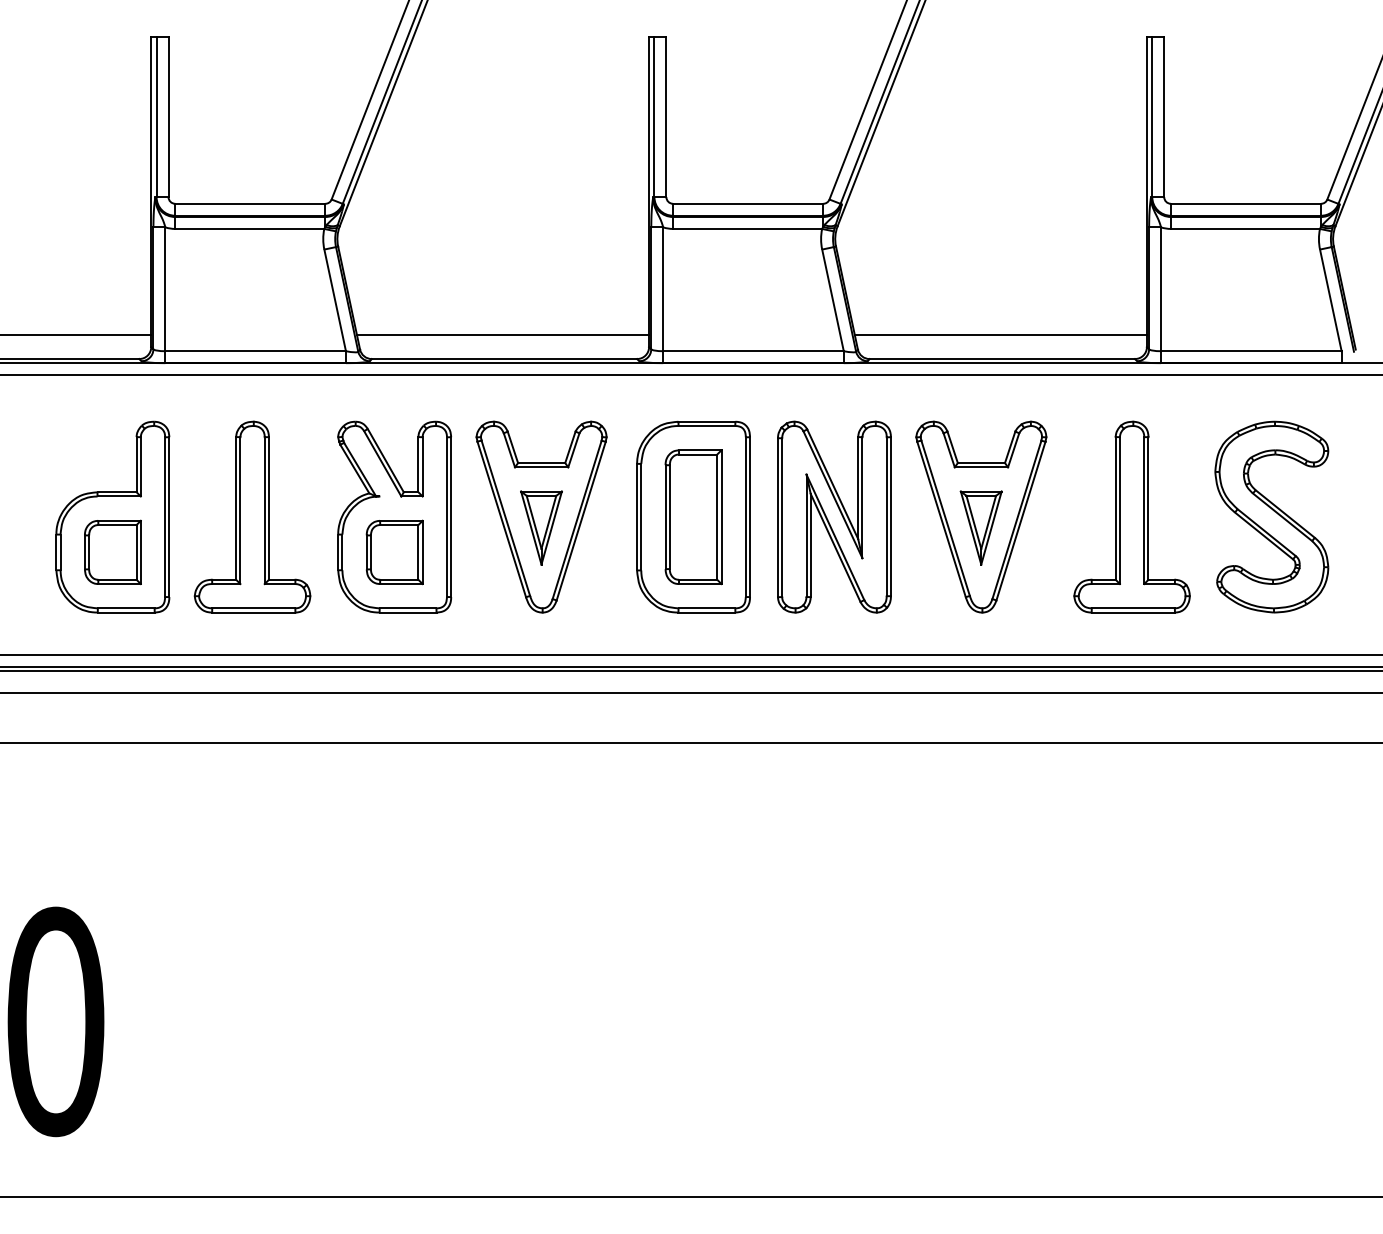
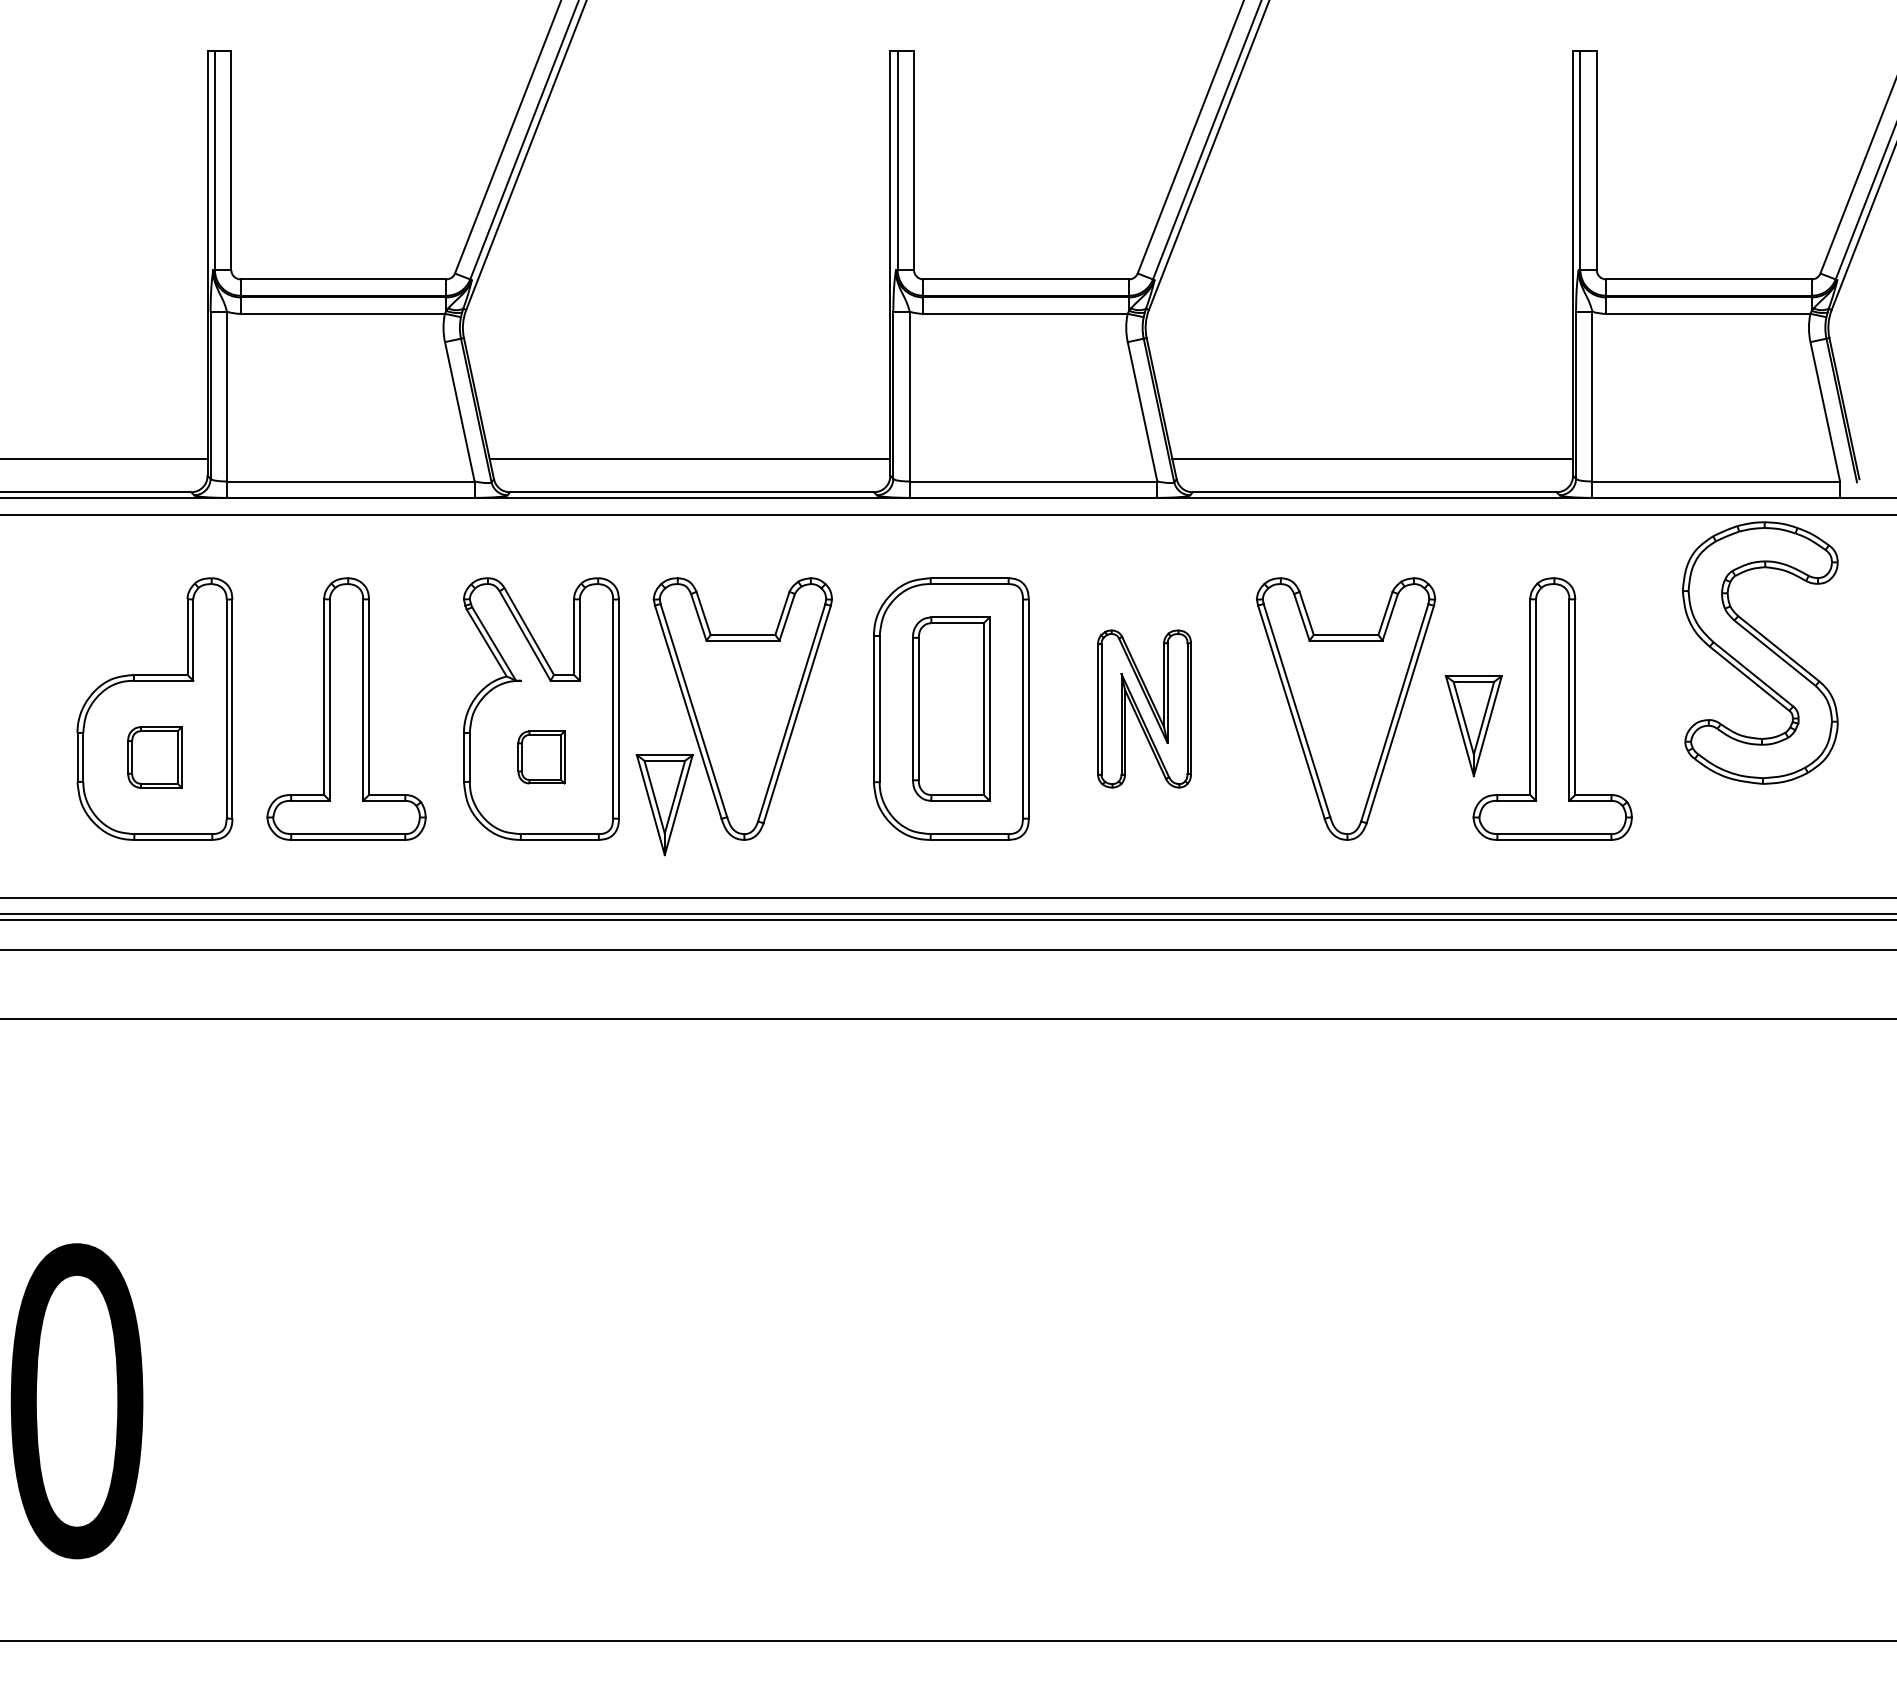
part: (834, 516) -> (1144, 708), size x0.6
part: (1271, 516) -> (1760, 652), moved
part: (541, 528) -> (664, 805), moved
part: (980, 528) -> (1473, 726), moved
part: (112, 552) -> (154, 757), size x0.7
part: (394, 552) -> (541, 757), size x0.6

